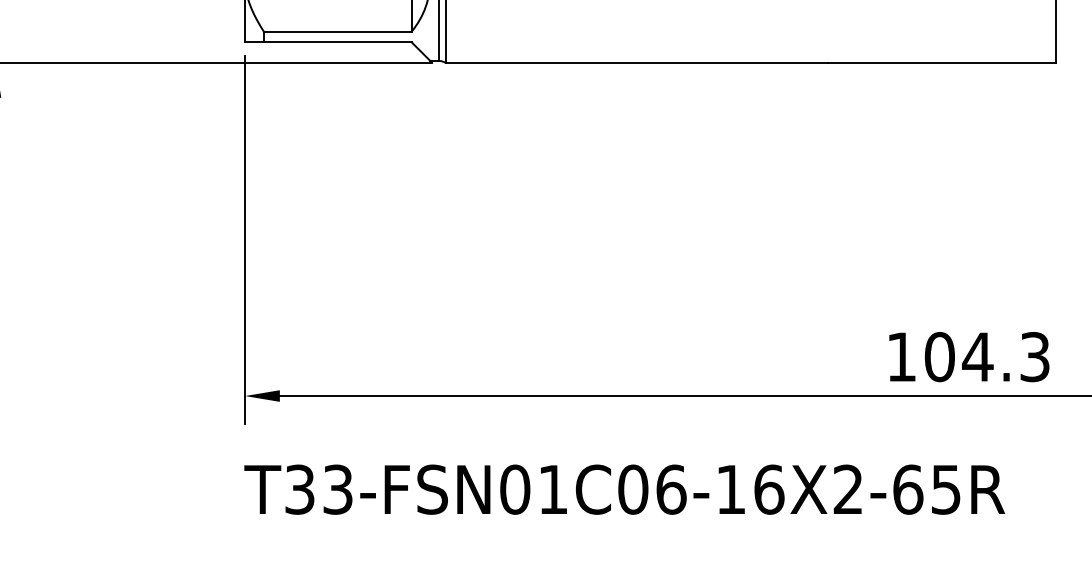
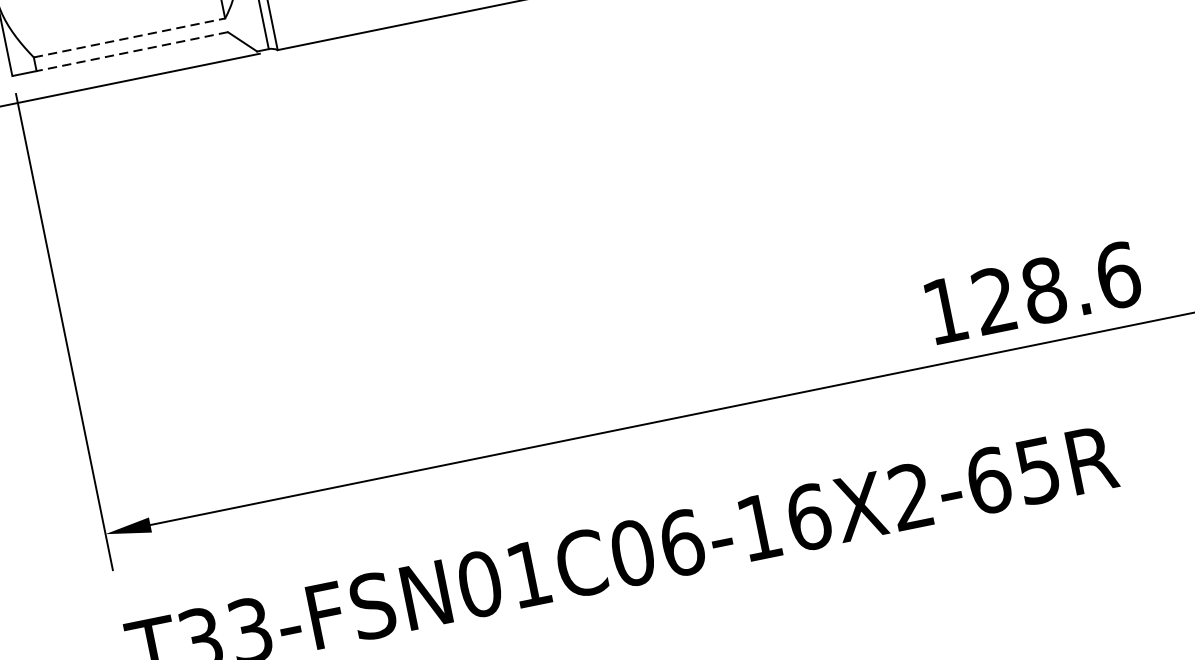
line: (337, 31) -> (129, 37), solid -> dashed
line: (337, 42) -> (131, 51), solid -> dashed
text: (987, 357) -> (1056, 288), 104.3 -> 128.6

